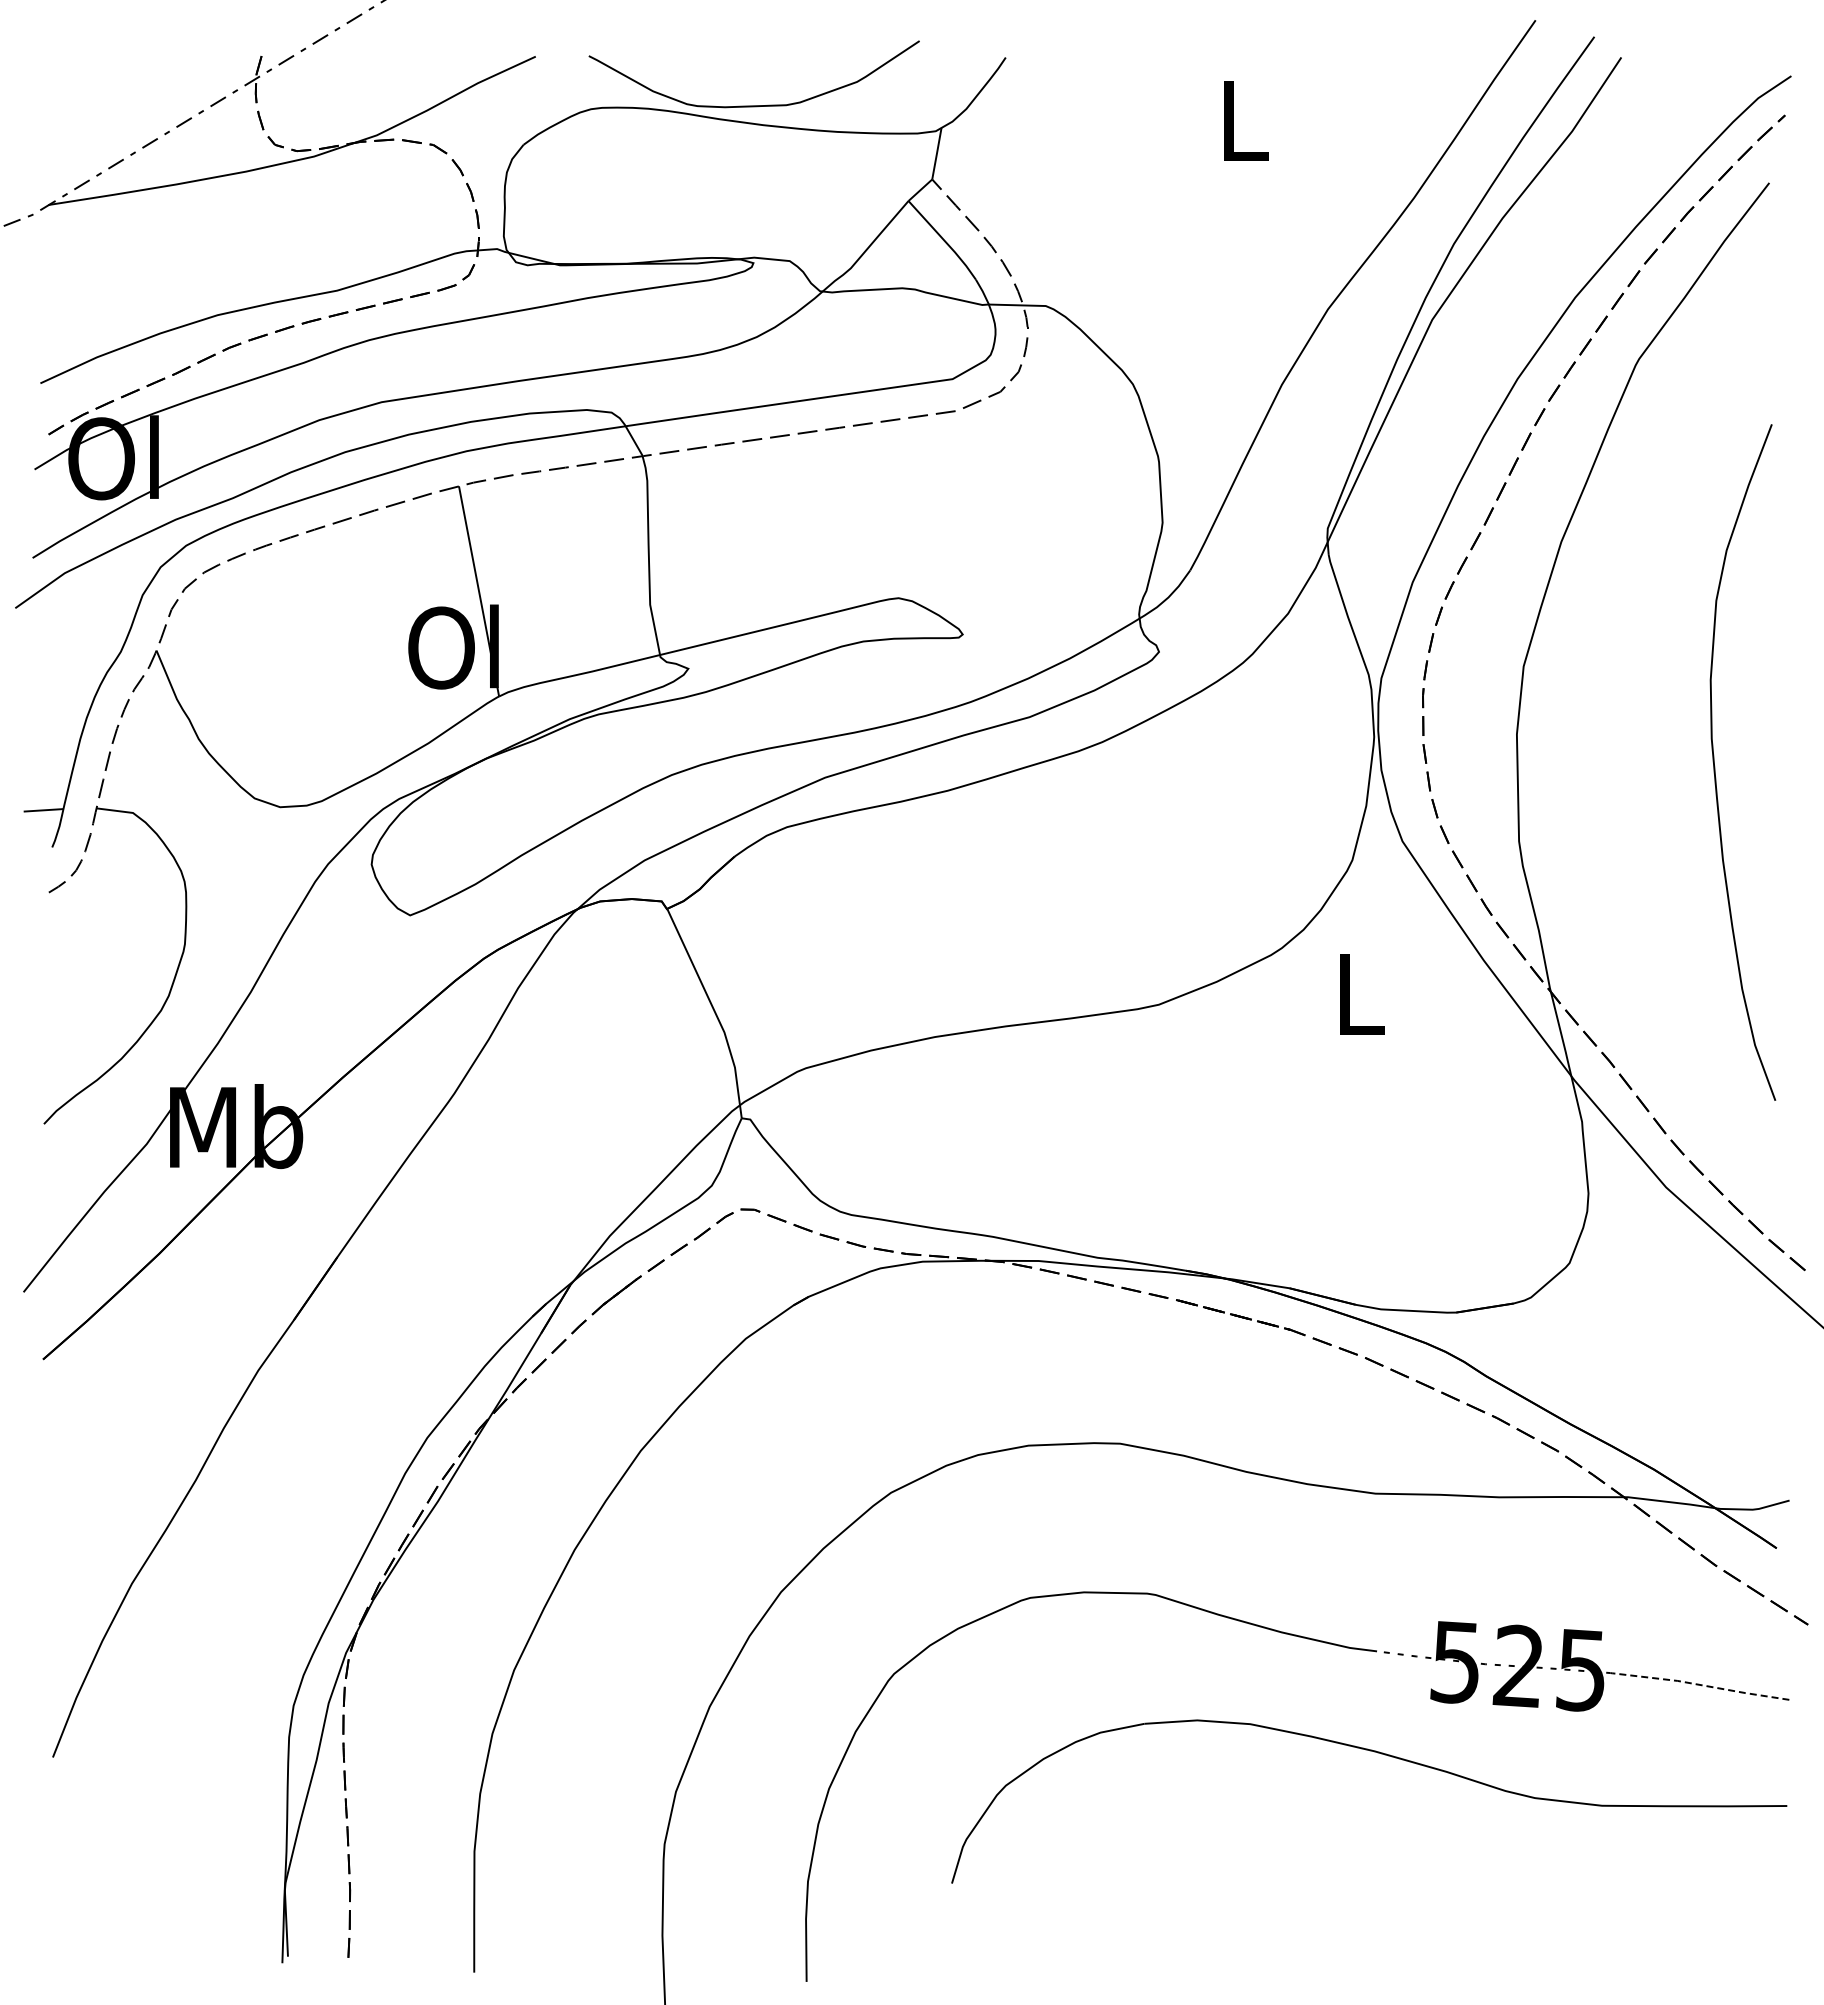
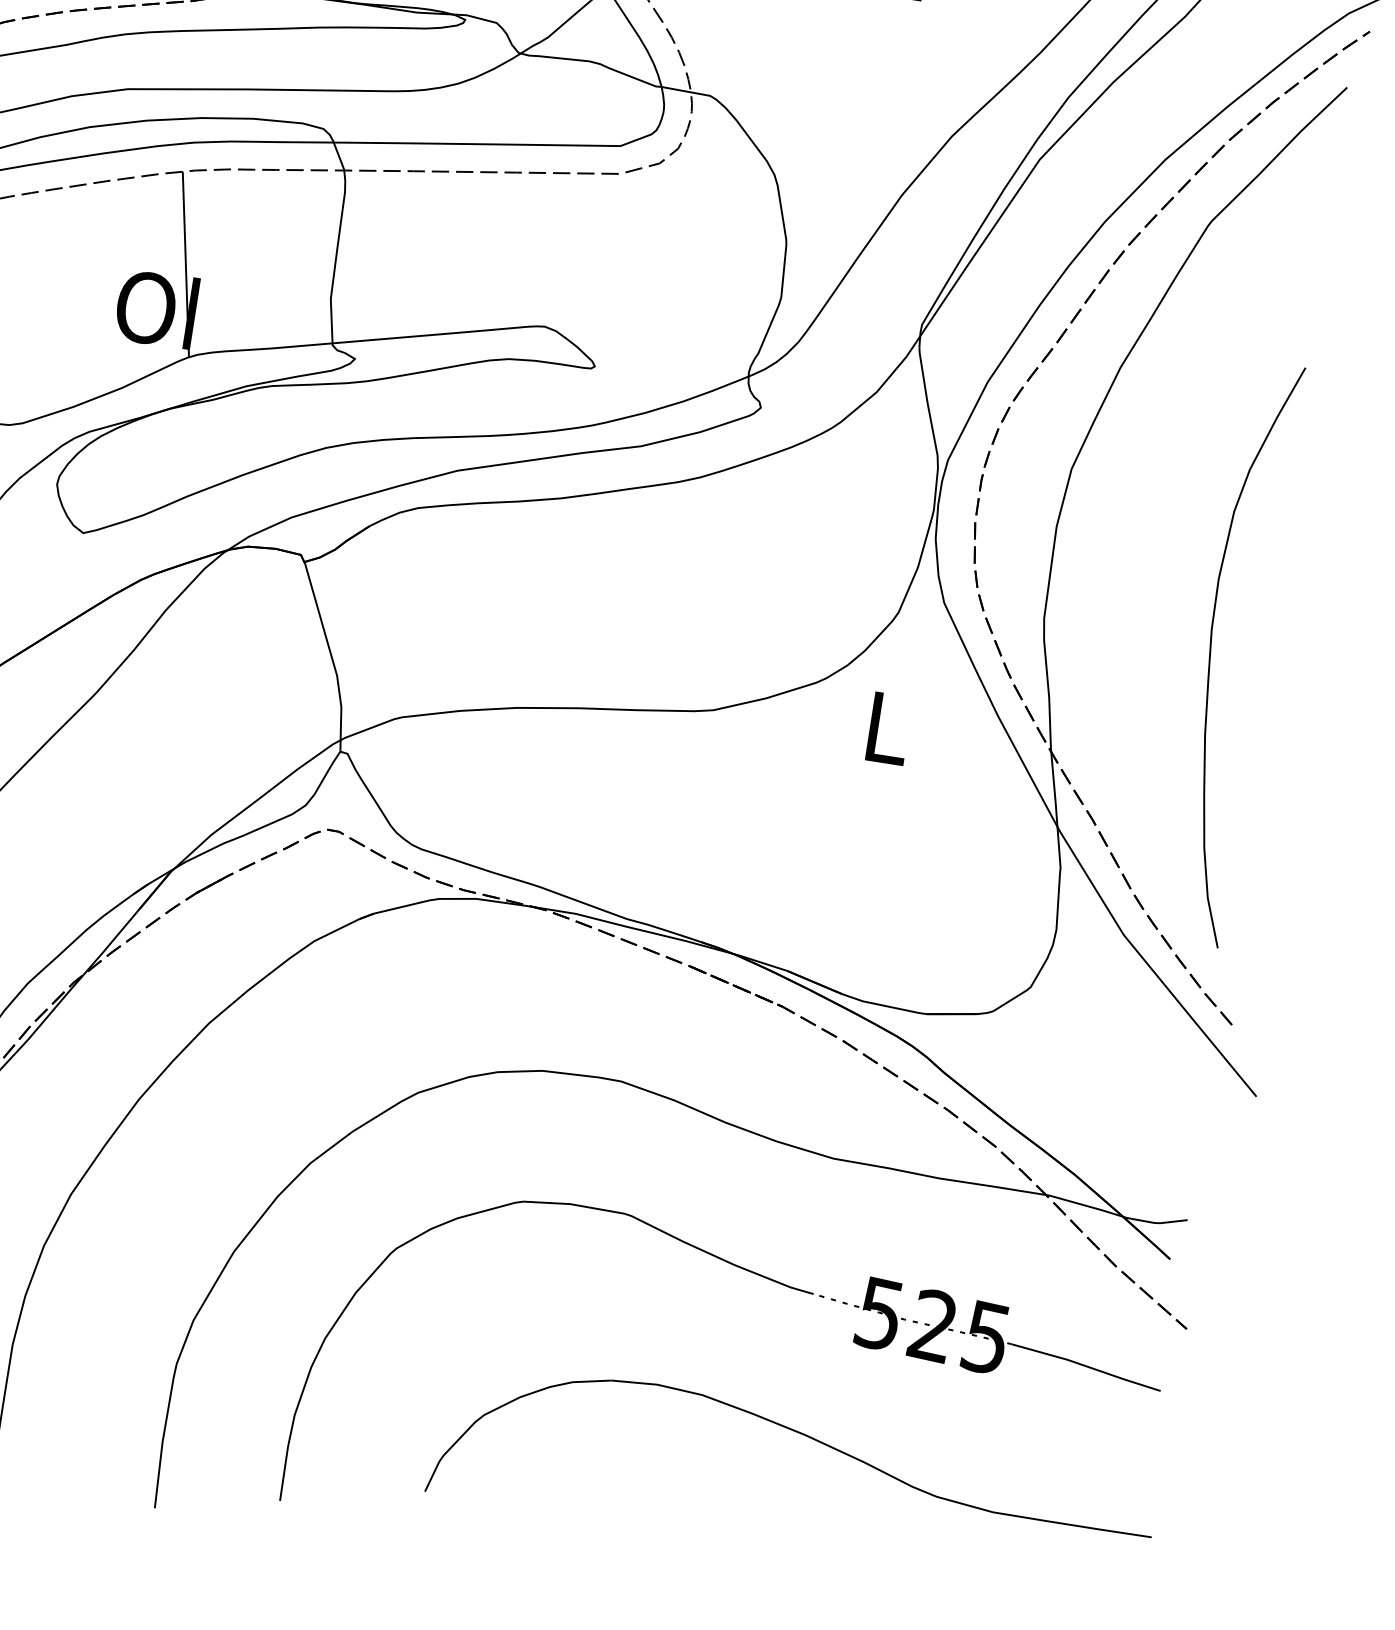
curve: (1715, 766) -> (1211, 653), moved
line: (1700, 1685) -> (1086, 1366), dashed -> solid
part: (1384, 1755) -> (813, 1439), moved

